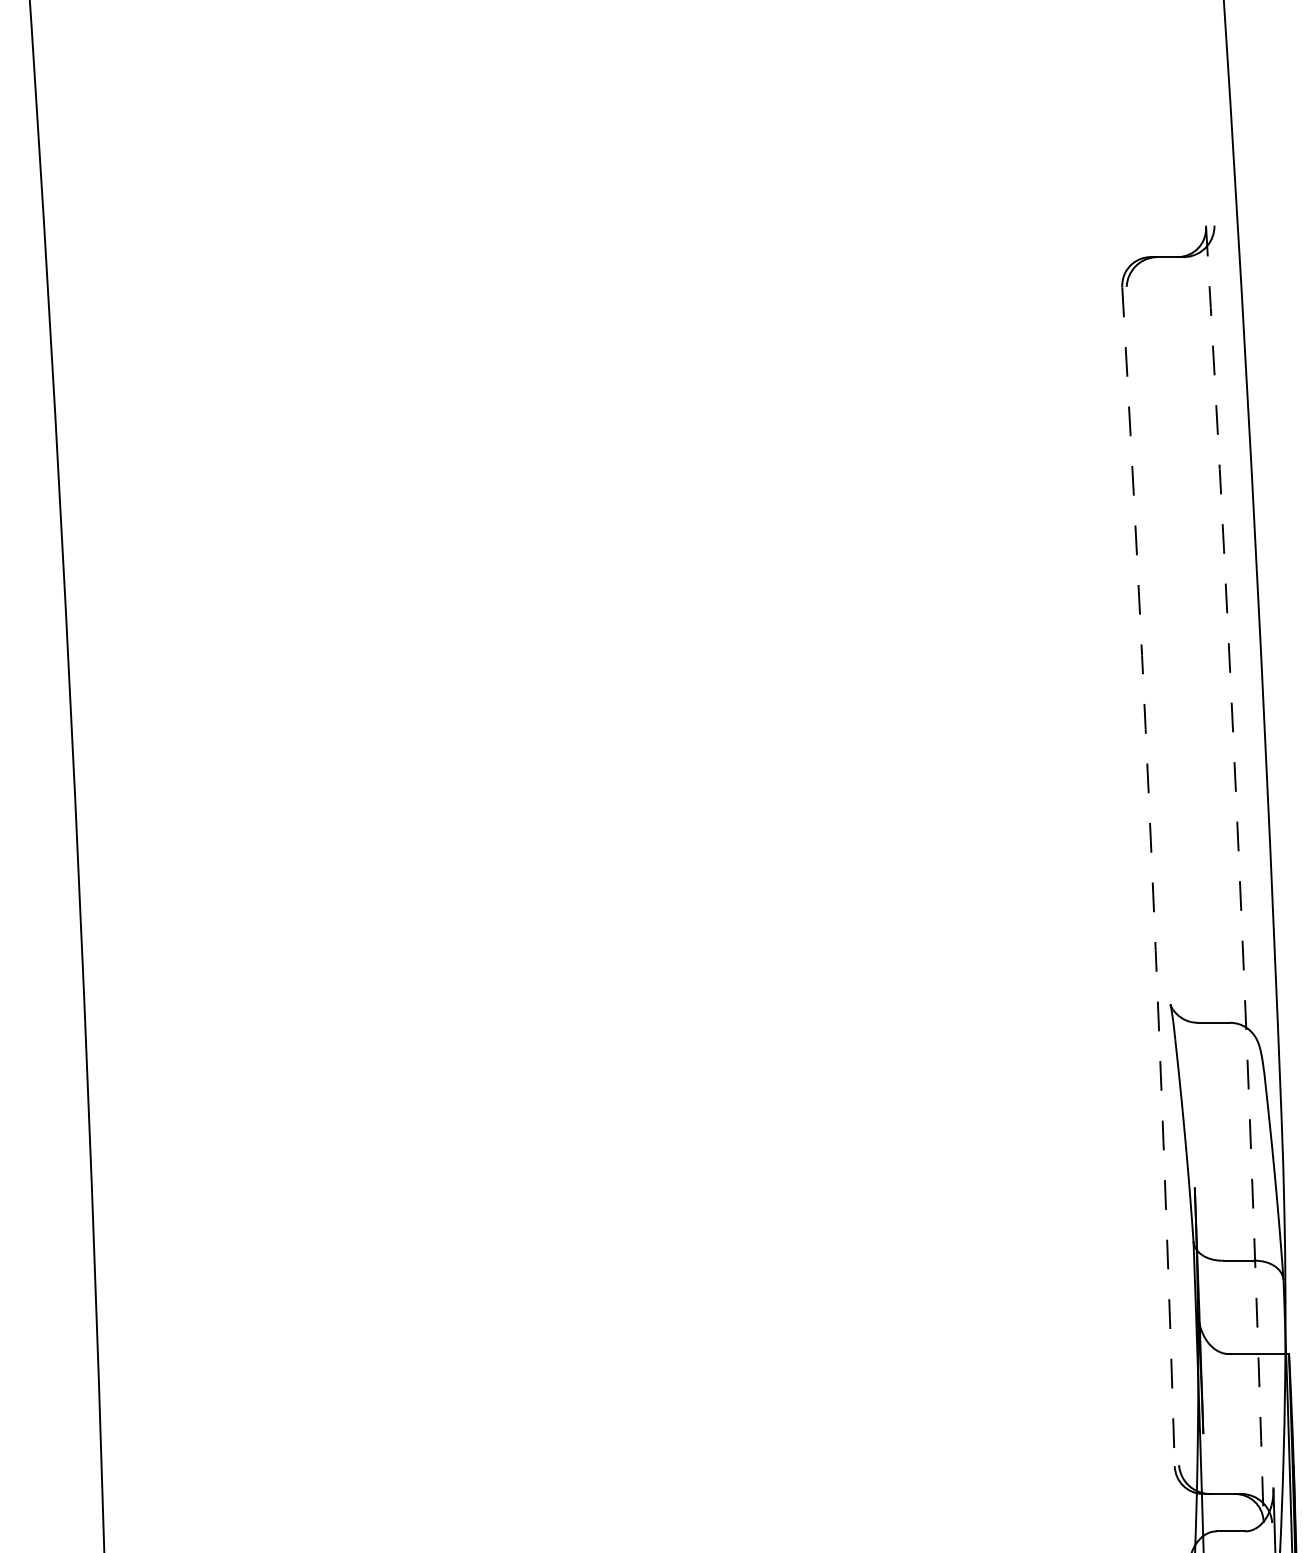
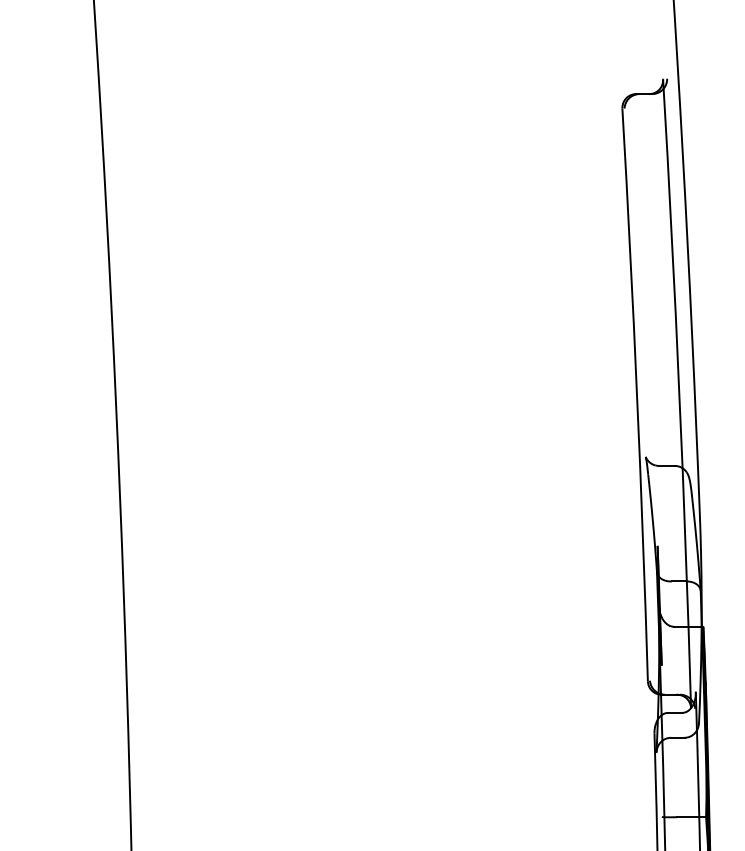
arc: (1239, 873) -> (679, 393), dashed -> solid
arc: (1153, 875) -> (637, 394), dashed -> solid

